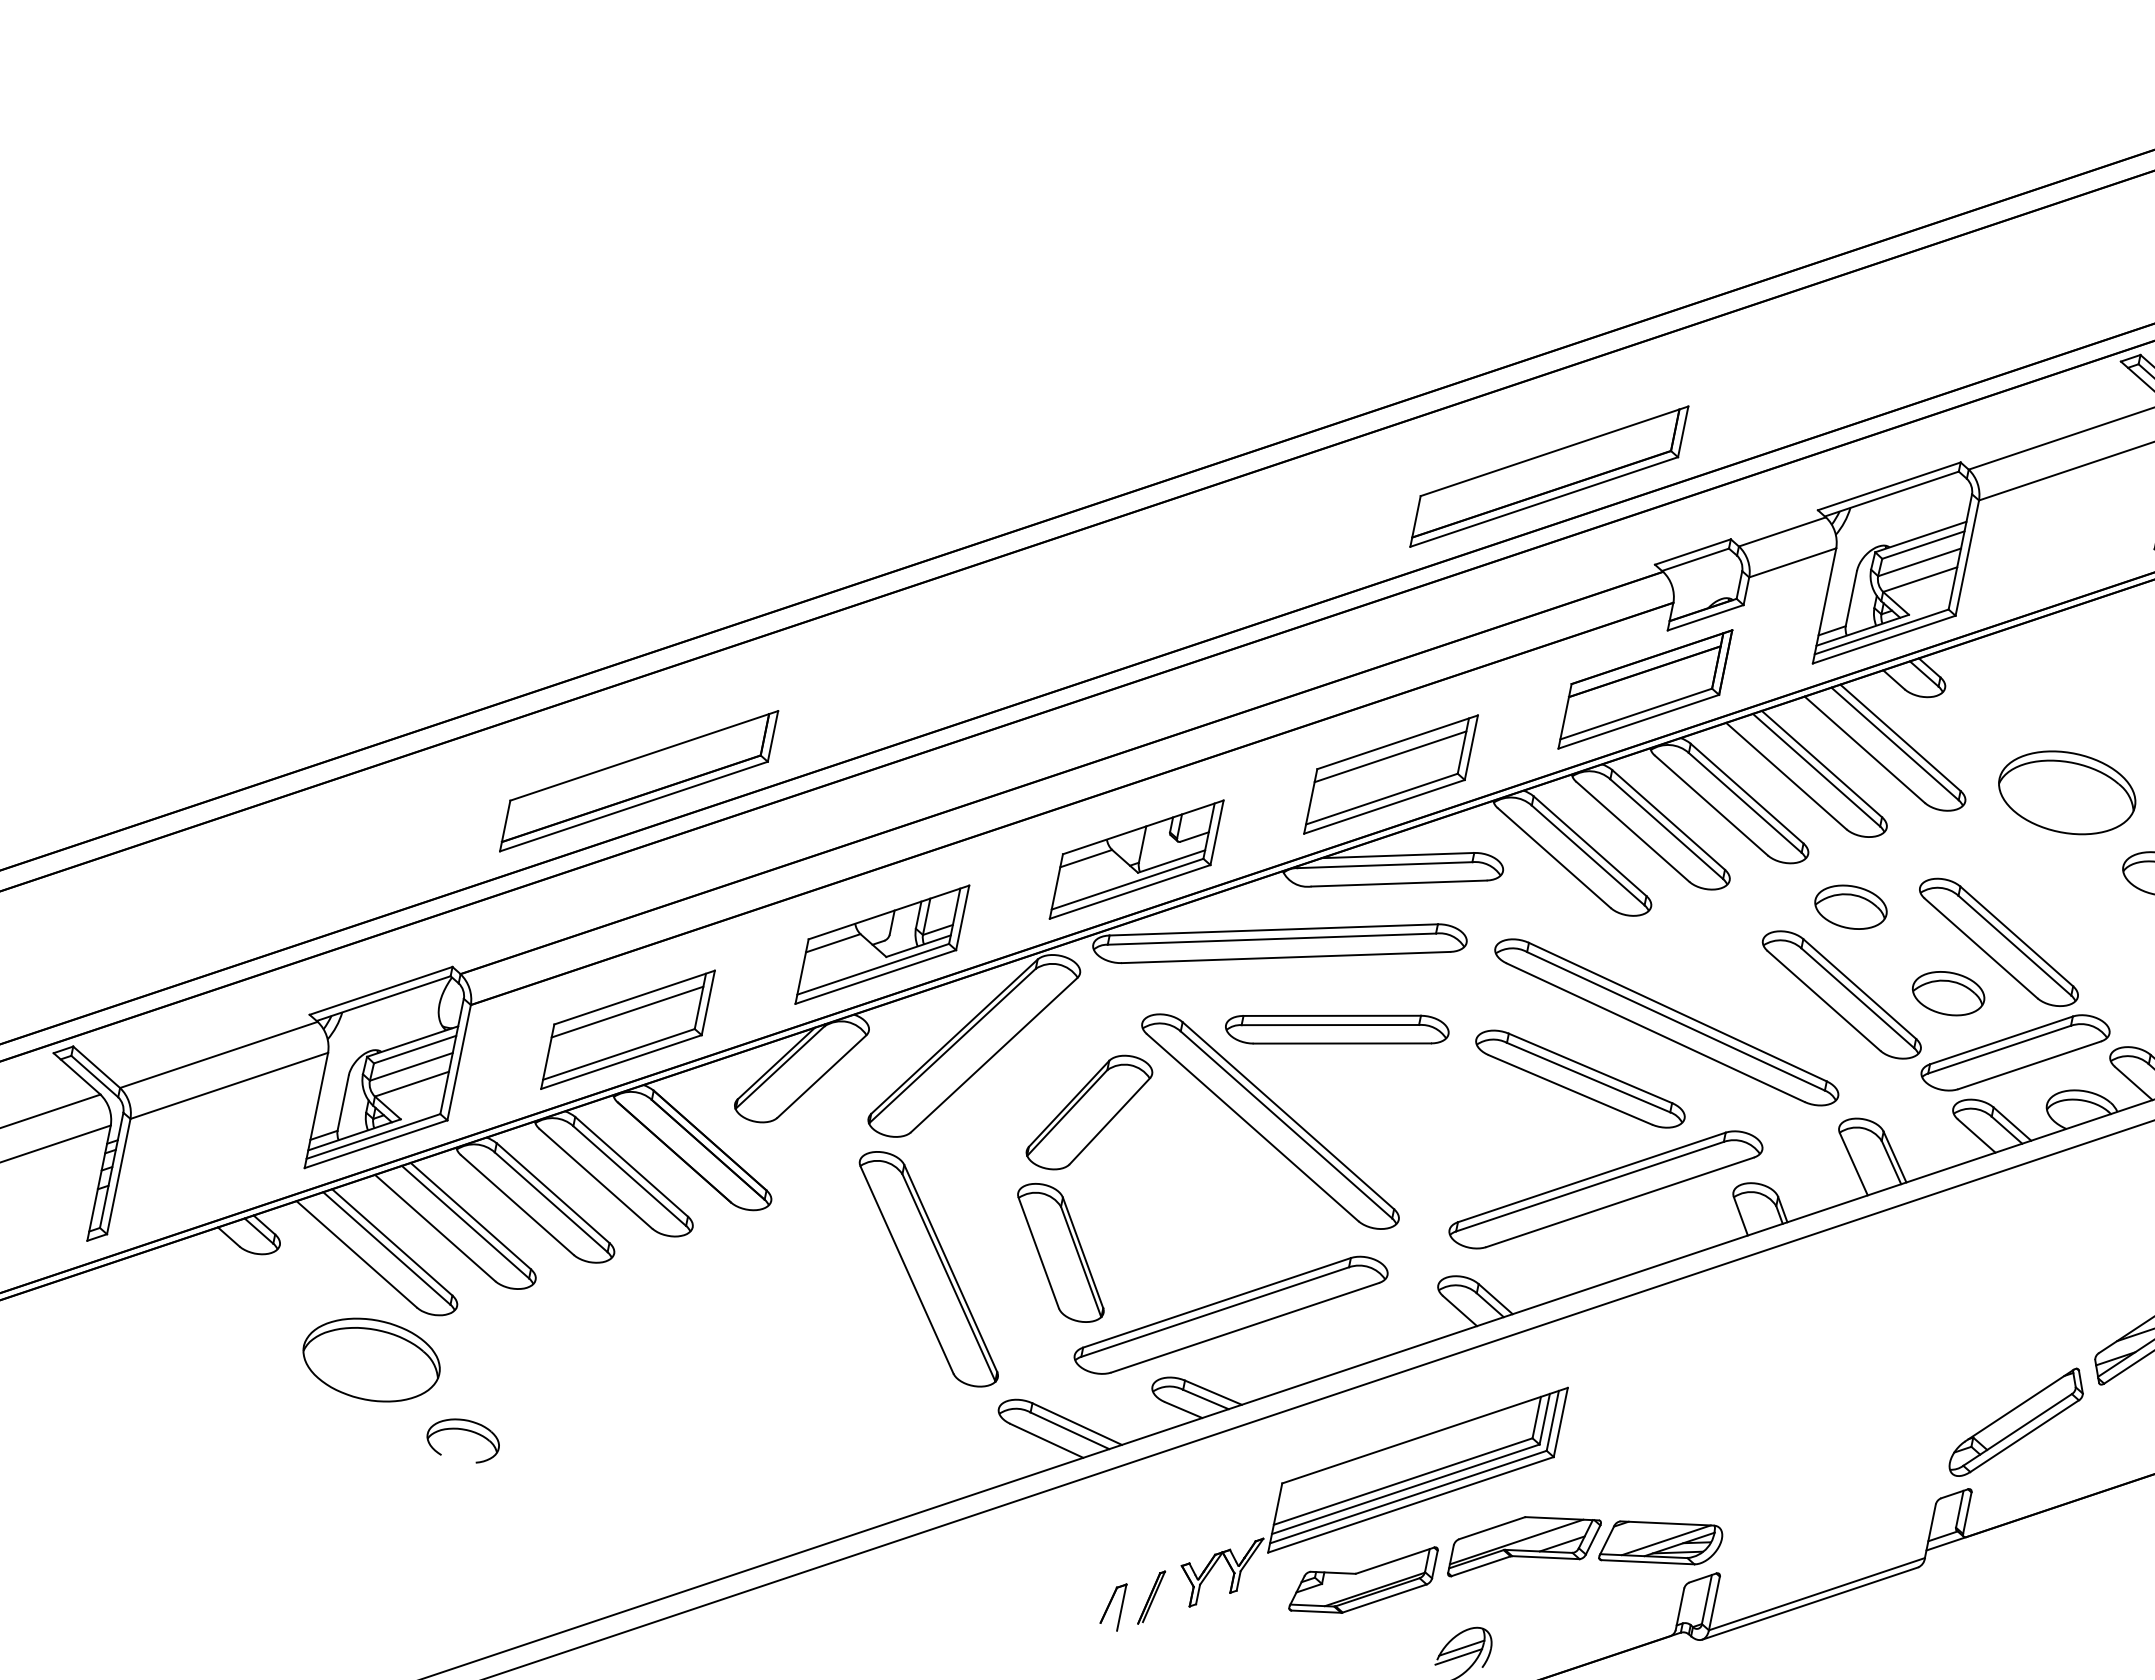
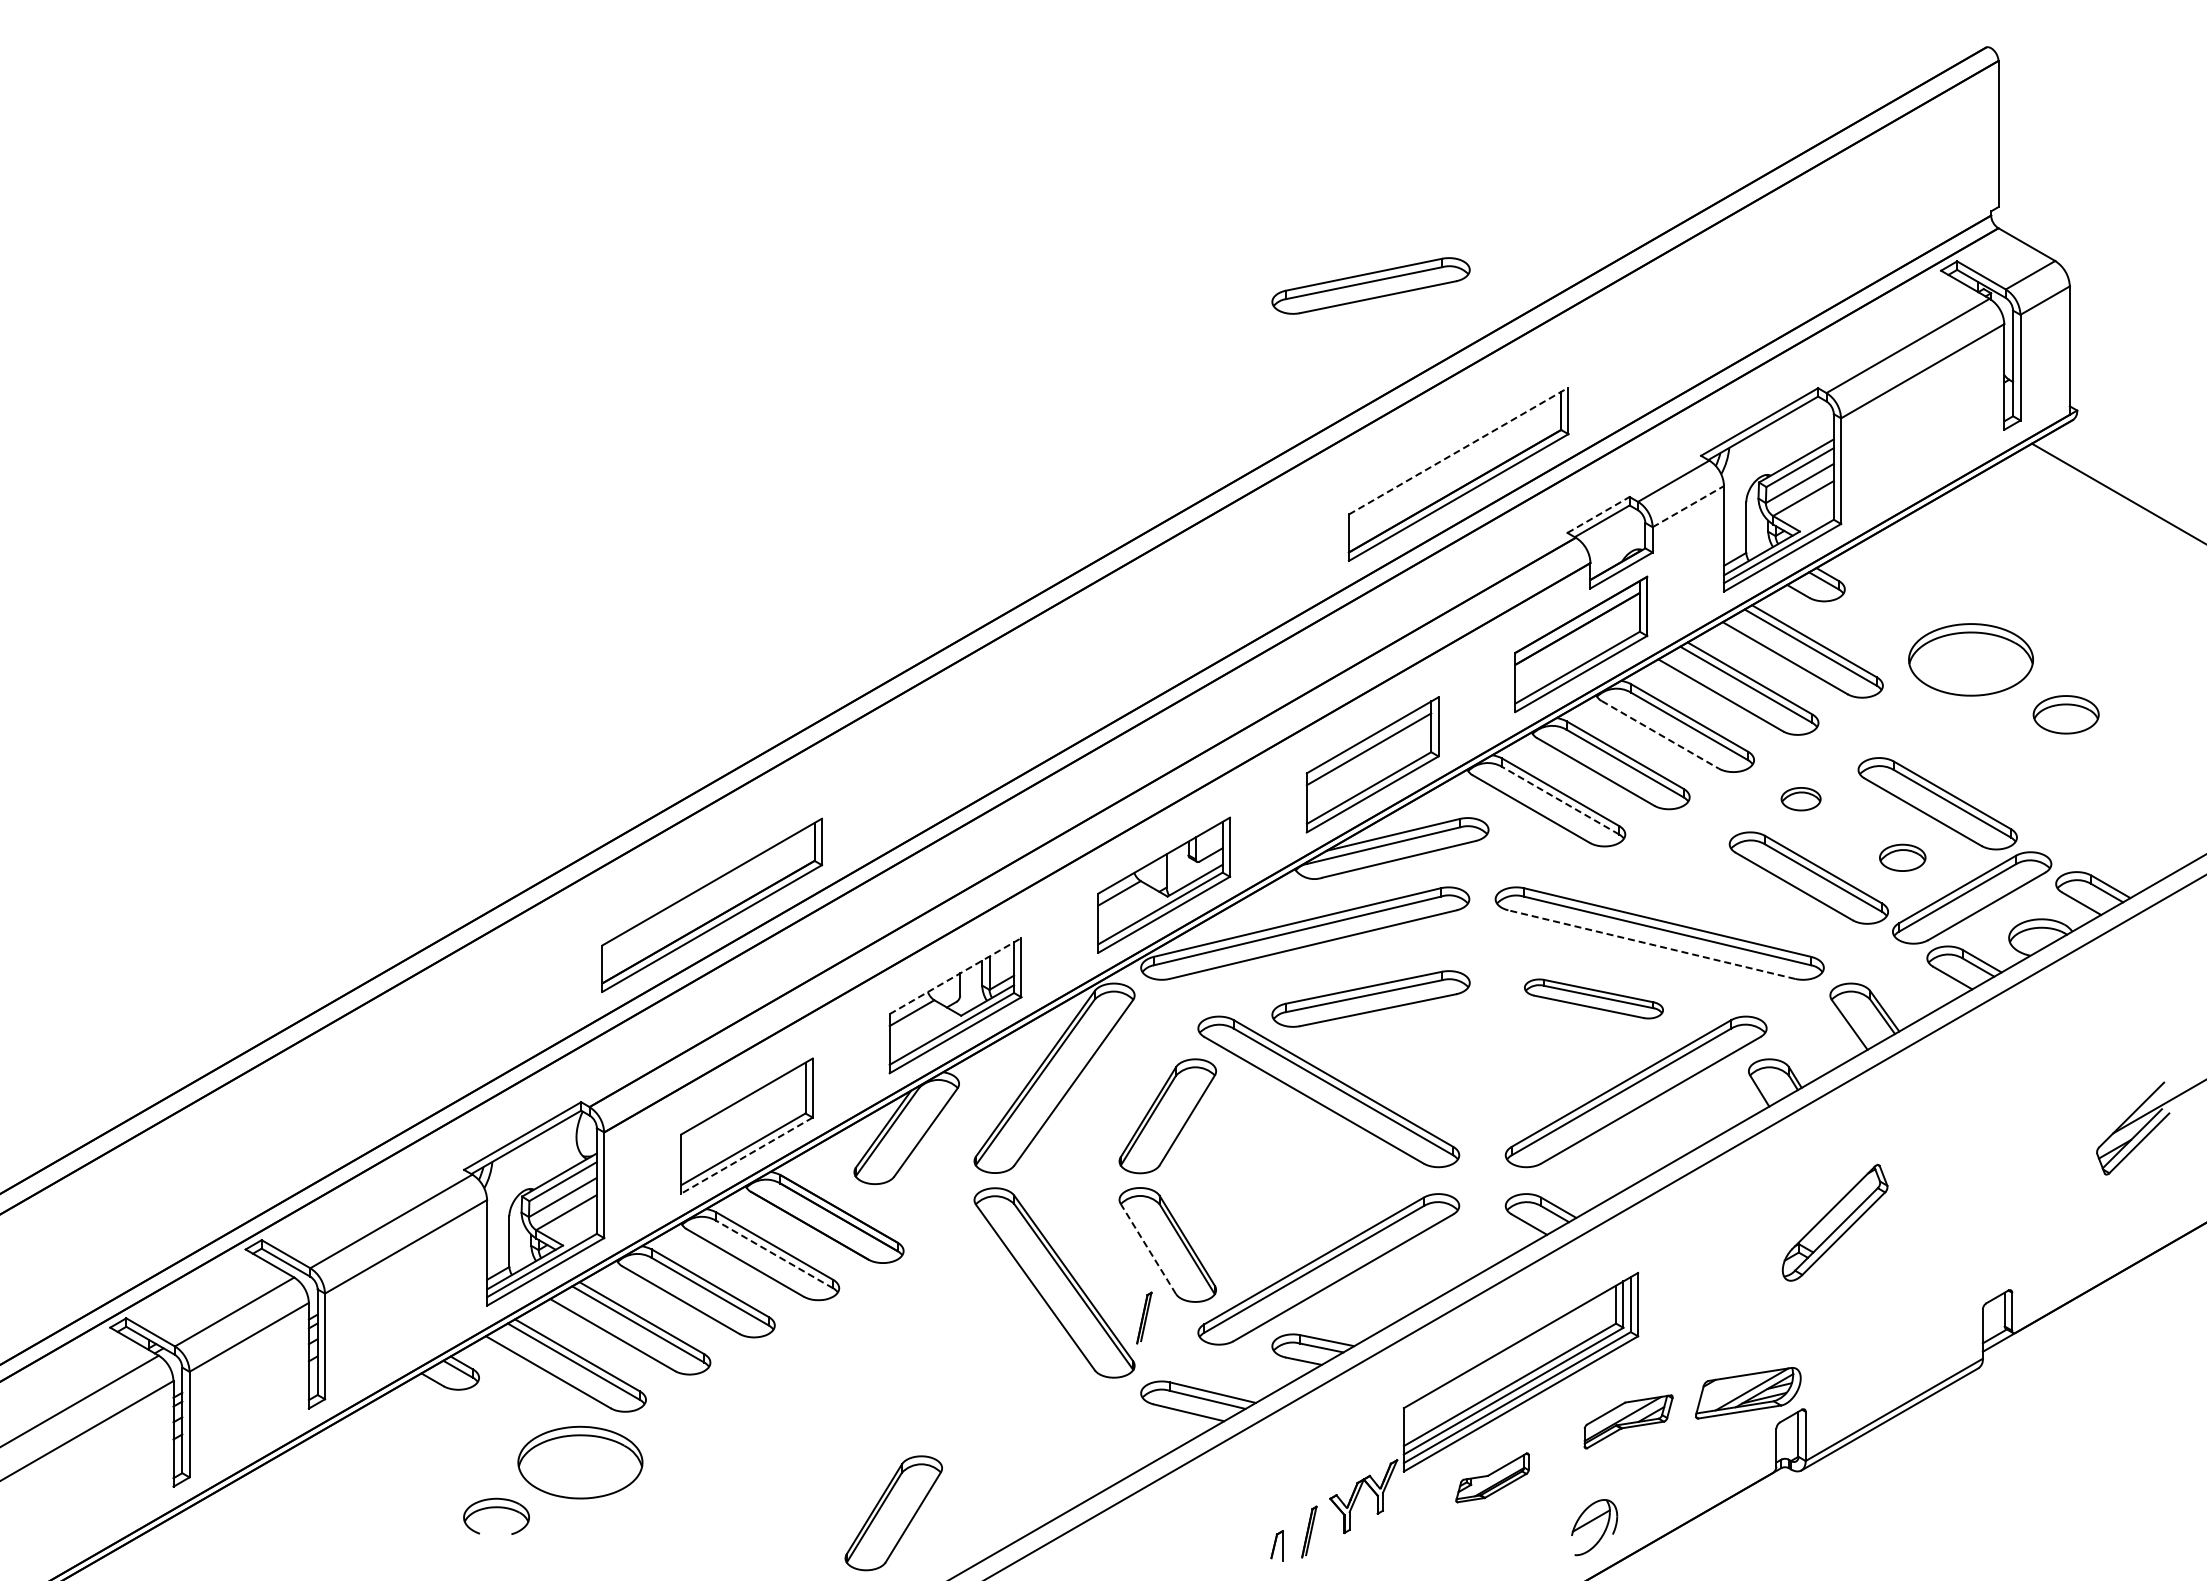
part: (1495, 251) -> (1370, 285), added
line: (1554, 451) -> (1458, 451), solid -> dashed
line: (1692, 551) -> (1598, 514), solid -> dashed
line: (1792, 562) -> (1688, 506), solid -> dashed
line: (1711, 805) -> (1660, 734), solid -> dashed
line: (1588, 855) -> (1560, 800), solid -> dashed
part: (1850, 906) -> (1800, 798), size x0.6
line: (889, 911) -> (955, 975), solid -> dashed
part: (1948, 993) -> (1902, 857), size x0.7
line: (627, 1012) -> (743, 1110), removed
line: (1655, 1032) -> (1651, 944), solid -> dashed
line: (621, 1061) -> (746, 1155), solid -> dashed
part: (1580, 1078) -> (1593, 998), size x0.7
line: (629, 1176) -> (774, 1254), solid -> dashed
line: (1039, 1252) -> (1148, 1248), solid -> dashed
part: (1019, 1326) -> (1144, 1317), added
part: (2017, 1421) -> (1834, 1222), moved
part: (465, 1431) -> (496, 1508), moved
part: (701, 1485) -> (893, 1513), added
part: (1524, 1547) -> (1628, 1421), size x0.7
part: (1363, 1578) -> (1492, 1477), size x0.6
part: (1112, 1605) -> (1276, 1545), size x0.7
line: (1458, 1657) -> (1590, 1529), removed

